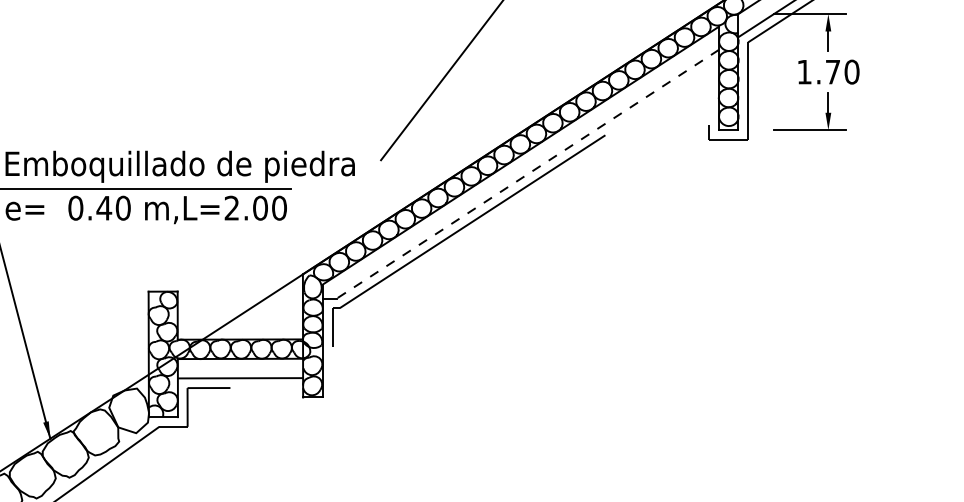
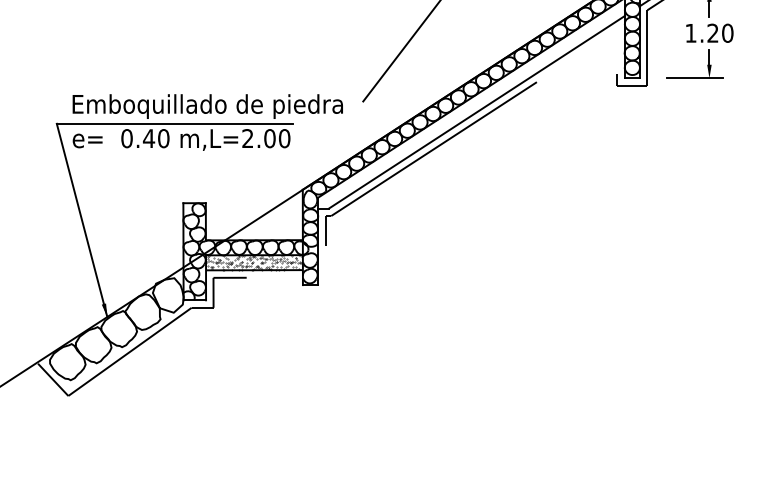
text: (832, 71) -> (712, 32), 1.70 -> 1.20
line: (527, 174) -> (476, 112), dashed -> solid
hatch: (240, 368) -> (254, 262), added

